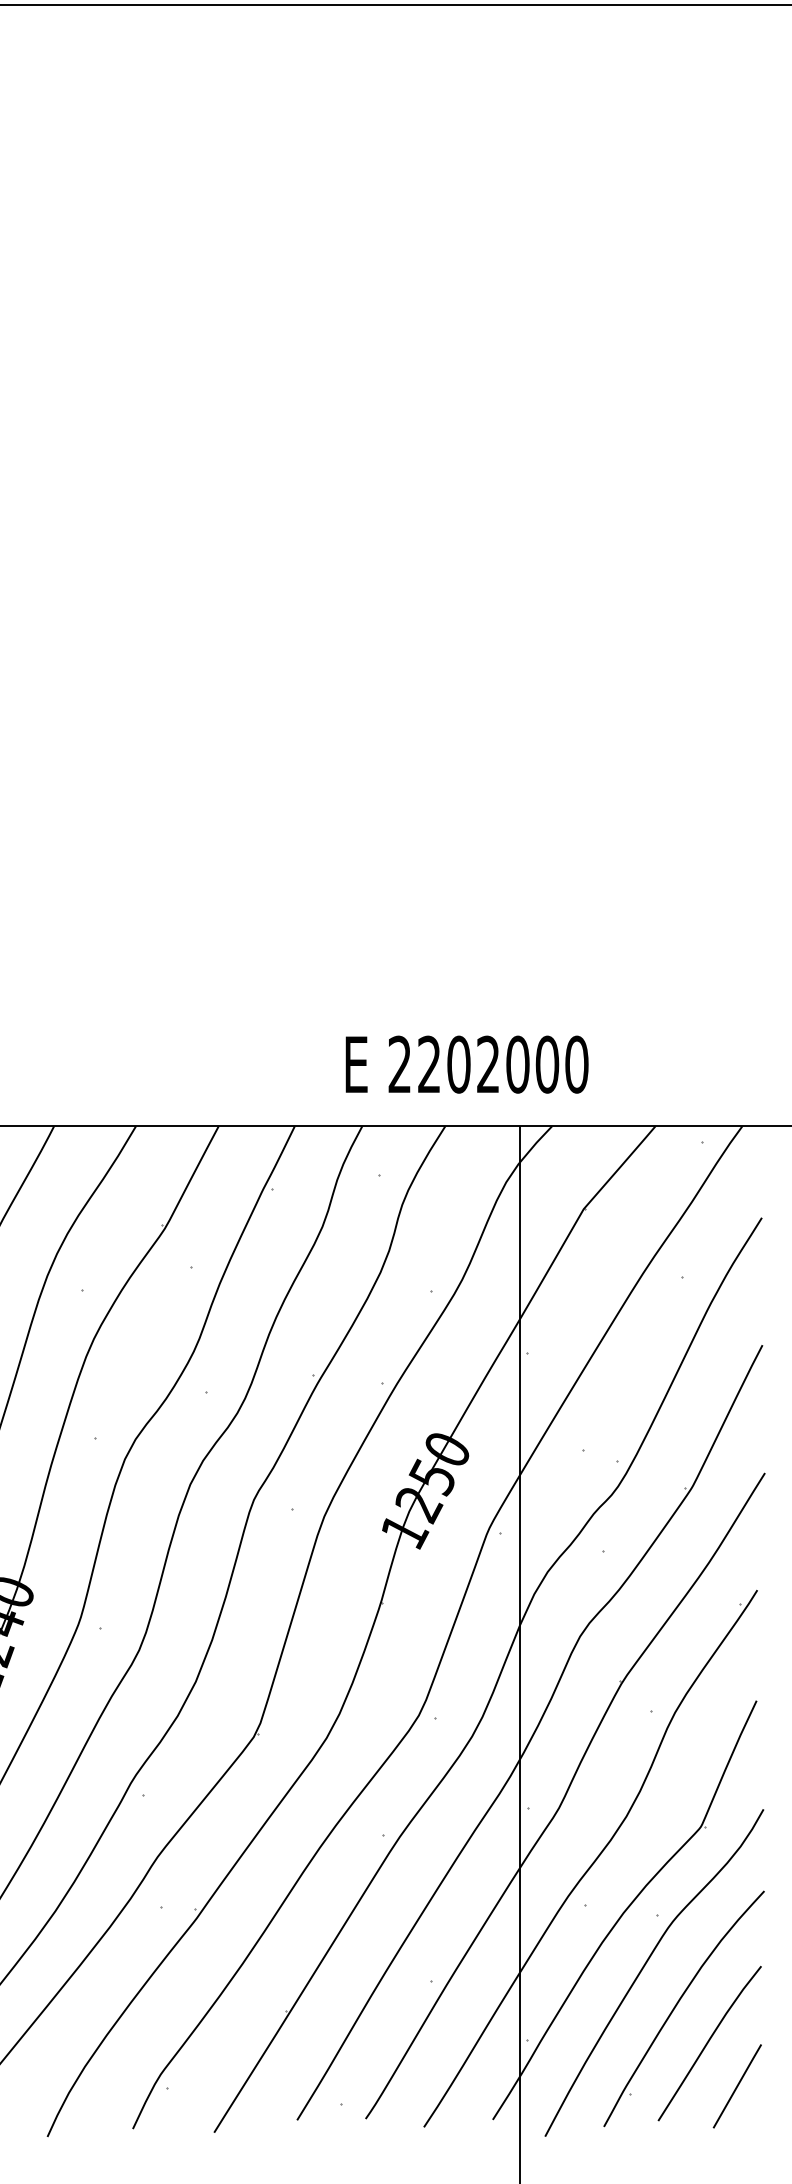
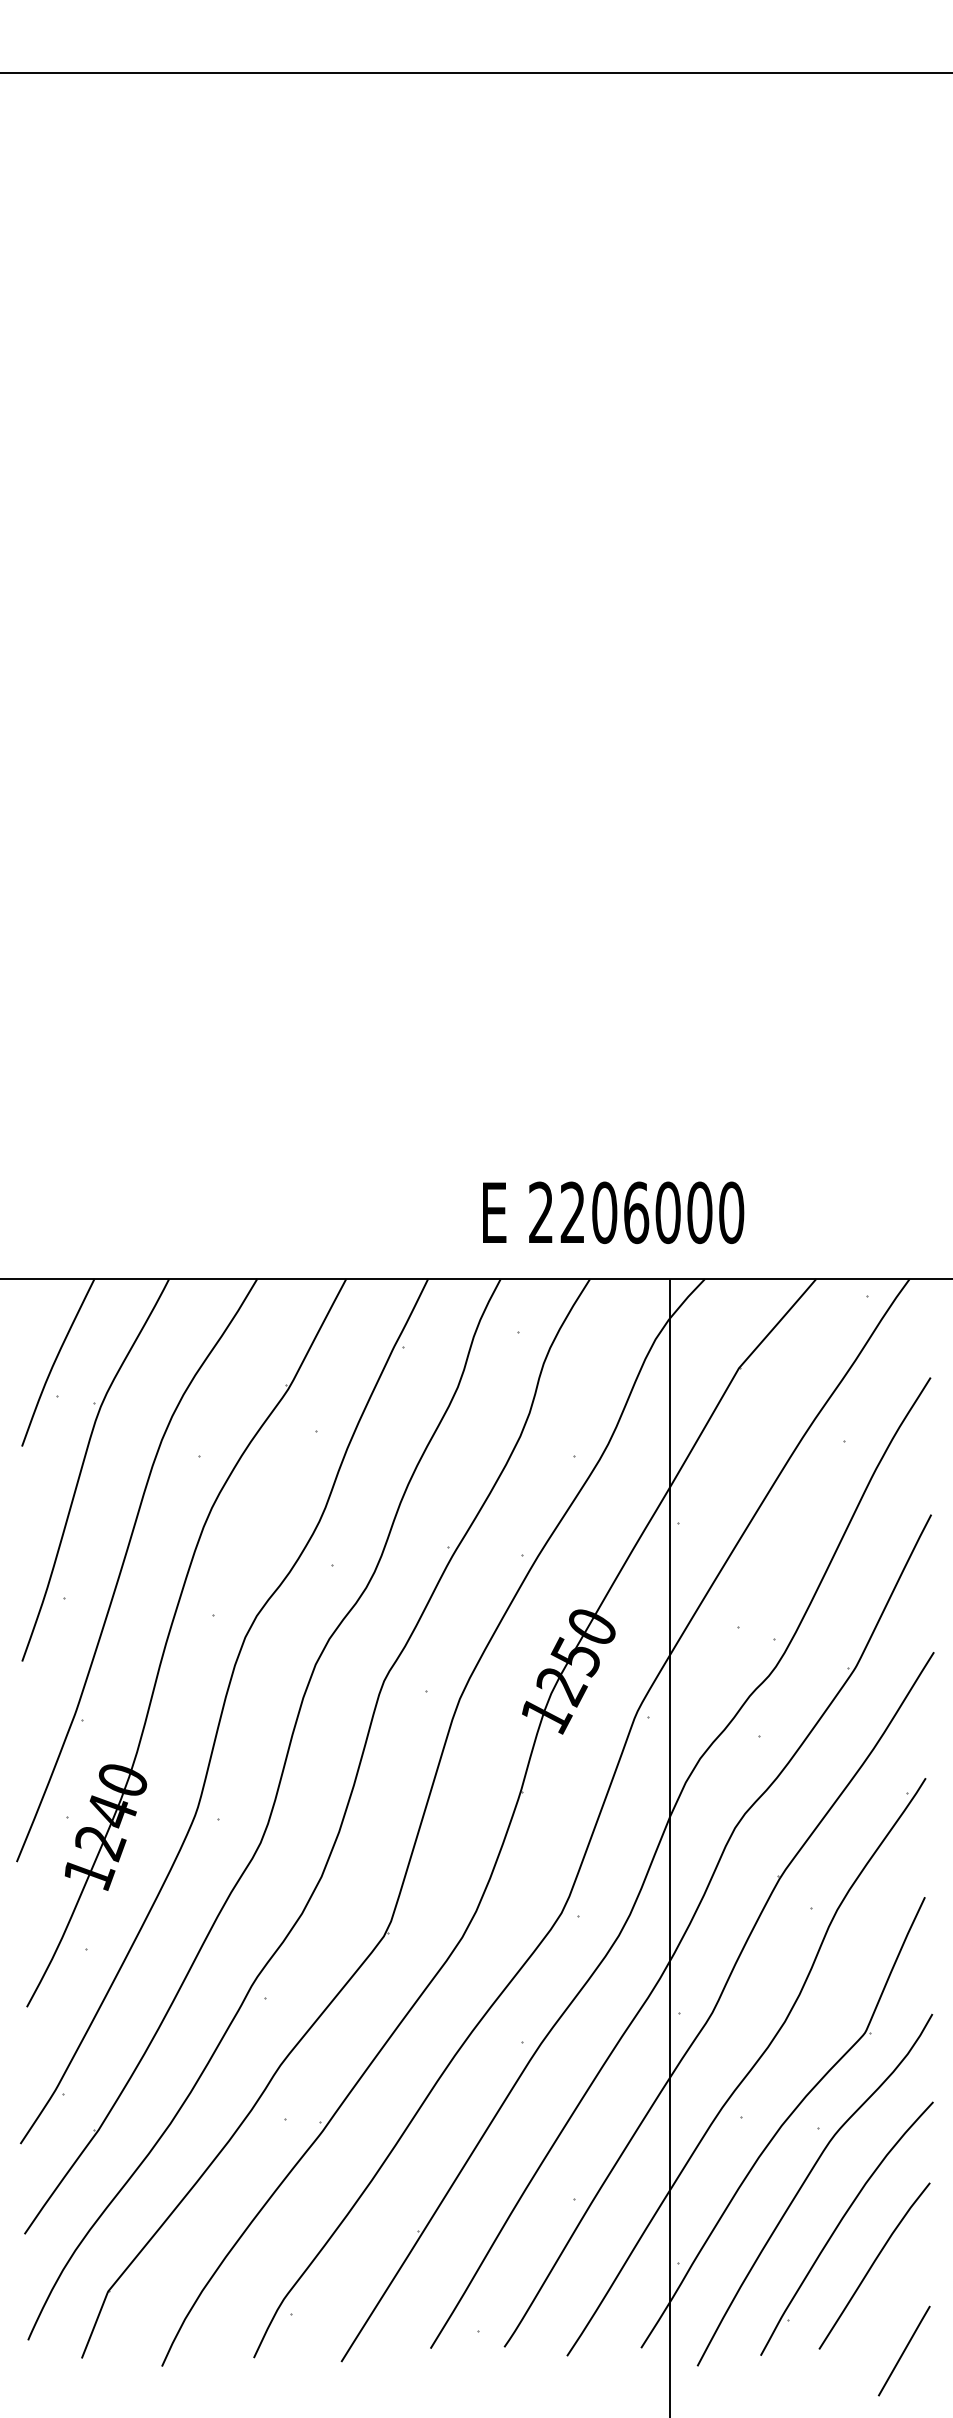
text: (488, 1064) -> (636, 1212), 2202000 -> 2206000
line: (737, 2085) -> (904, 2350), moved

